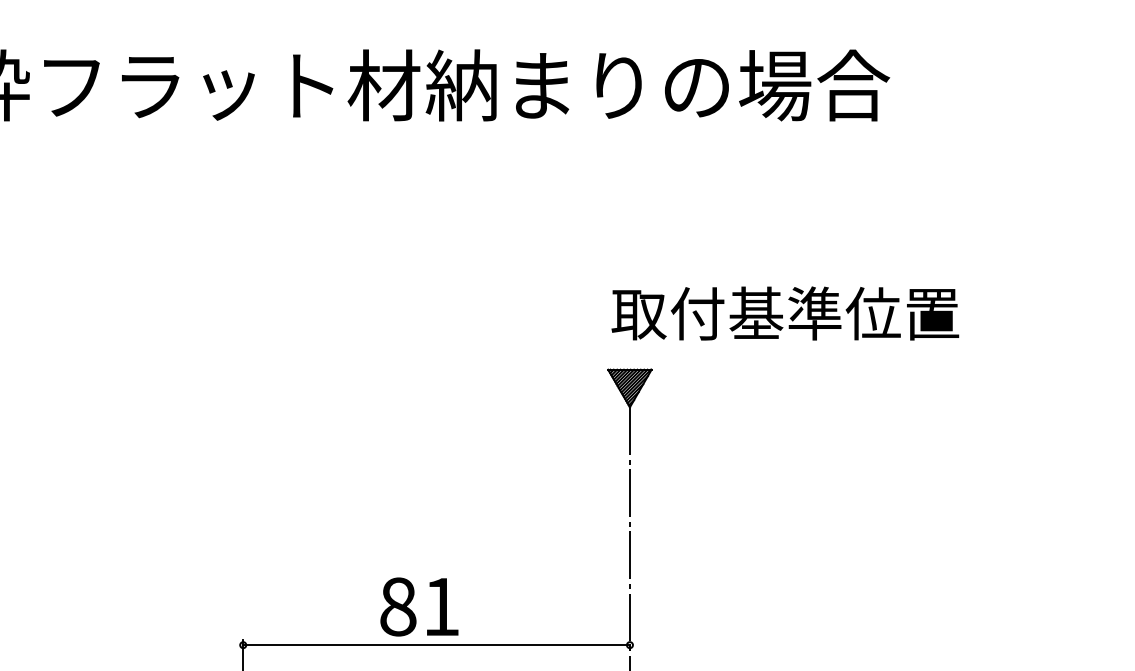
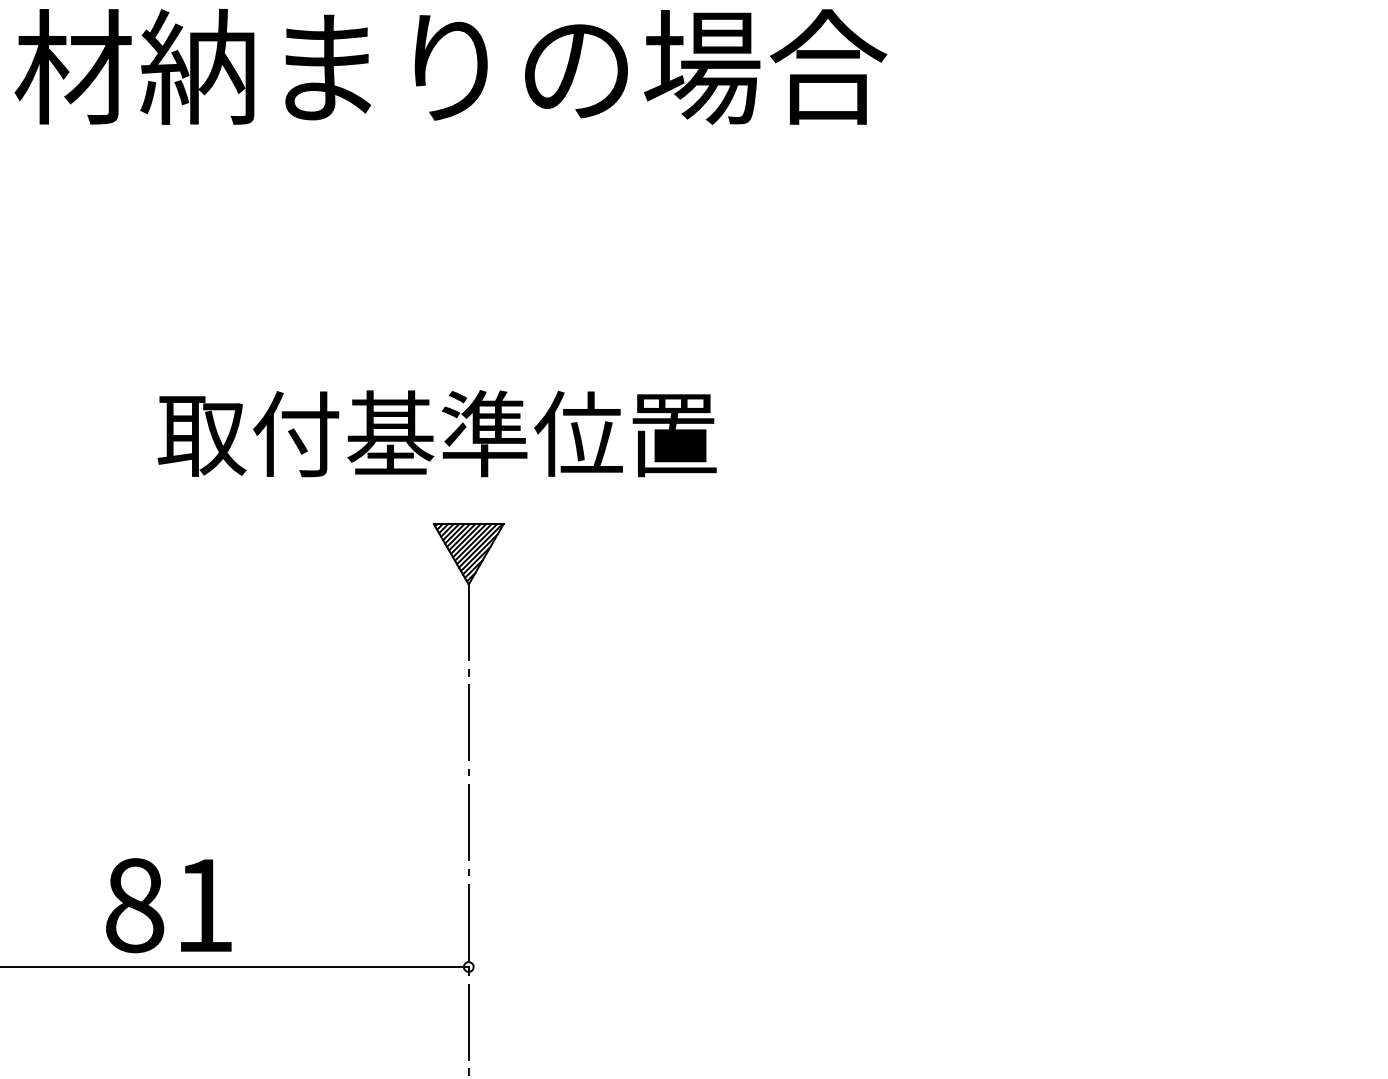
text: (785, 313) -> (437, 433), moved
text: (419, 606) -> (168, 904), moved

